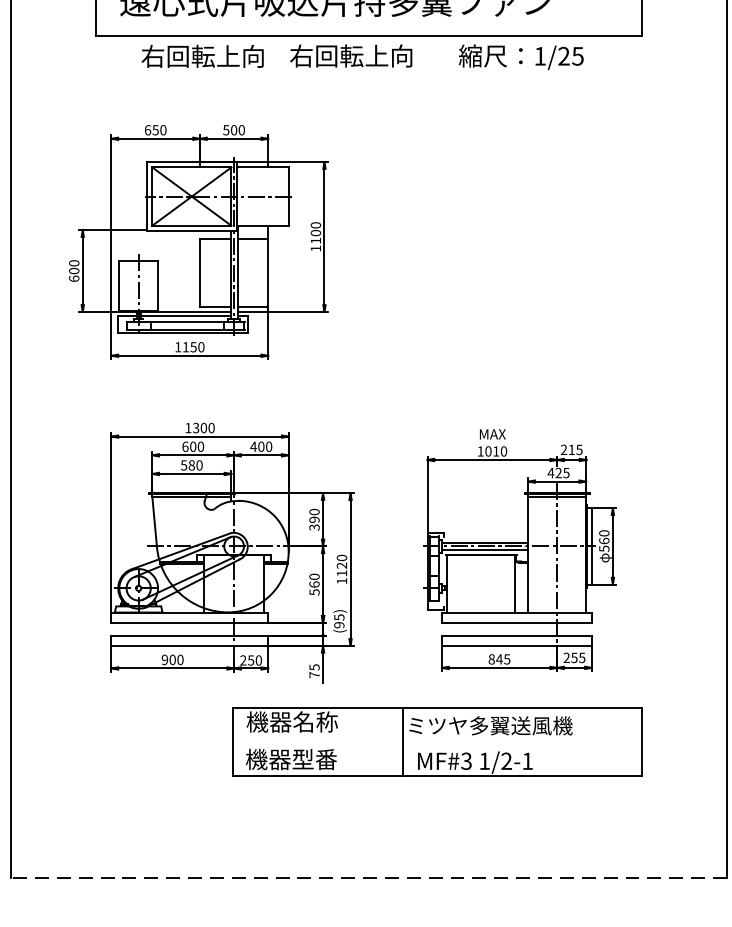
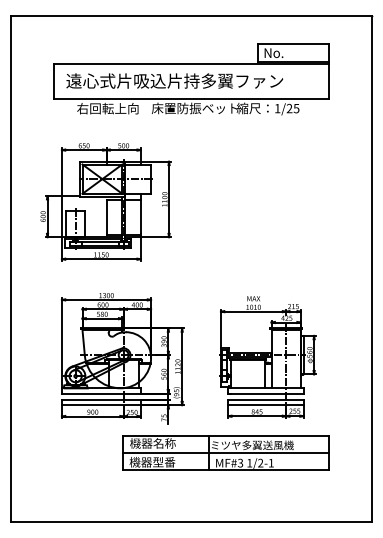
text: (374, 56) -> (194, 108), 右回転上向 -> 床置防振ベット
line: (436, 742) -> (225, 453), added
line: (369, 877) -> (191, 521), dashed -> solid

